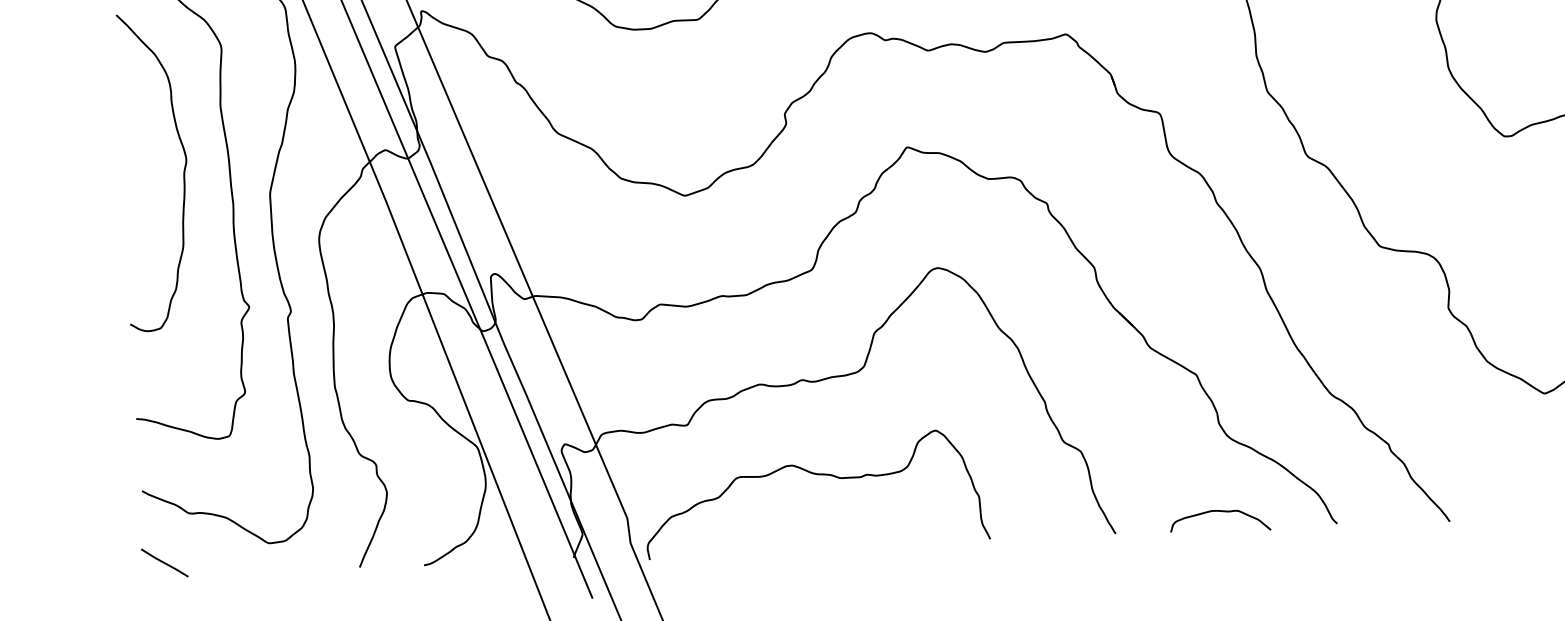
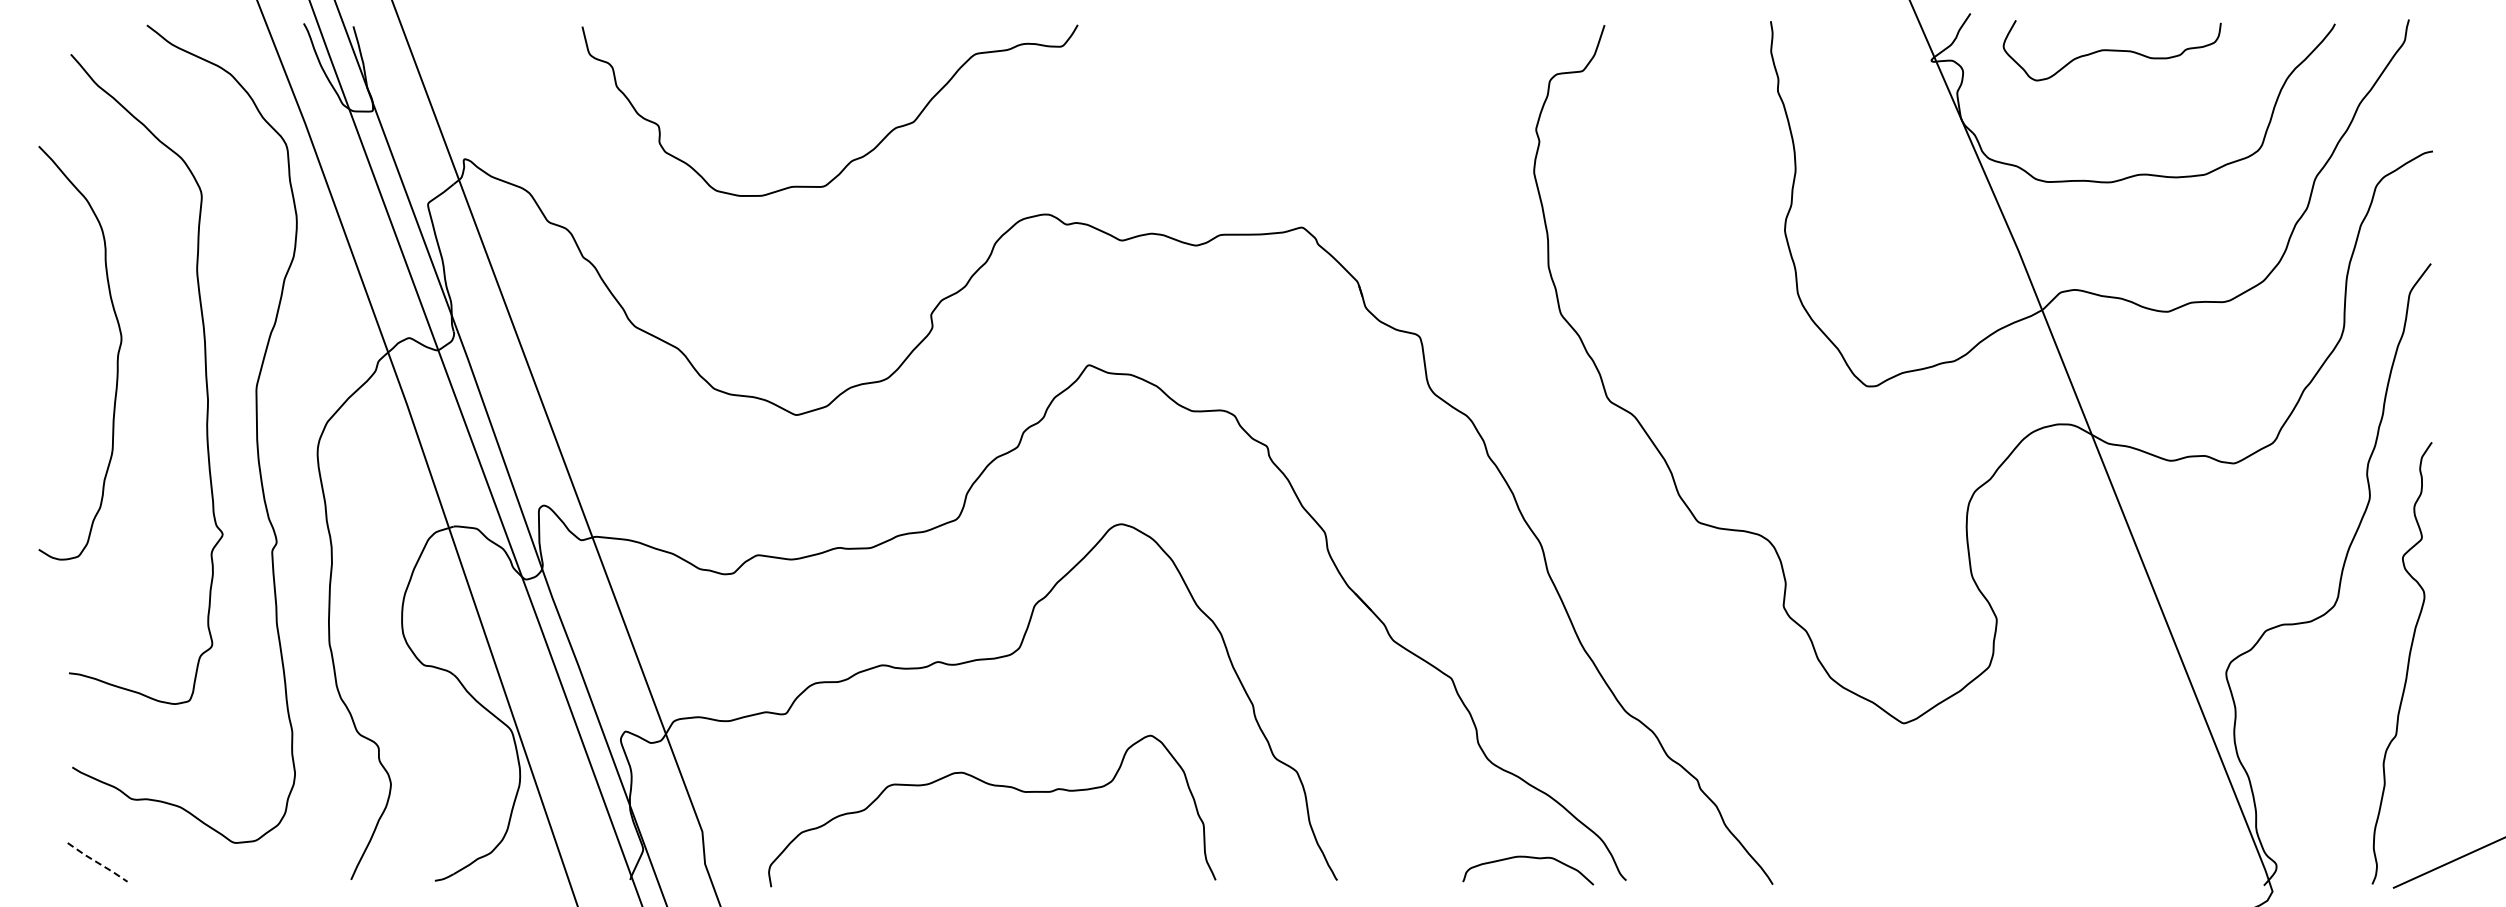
curve: (183, 176) -> (116, 360), moved
curve: (816, 475) -> (993, 786), moved
curve: (1220, 512) -> (1529, 858), moved
line: (164, 563) -> (97, 862), solid -> dashed

